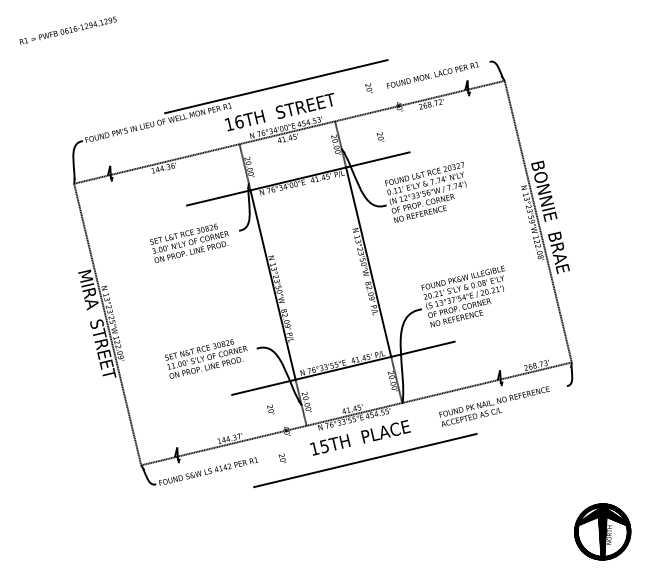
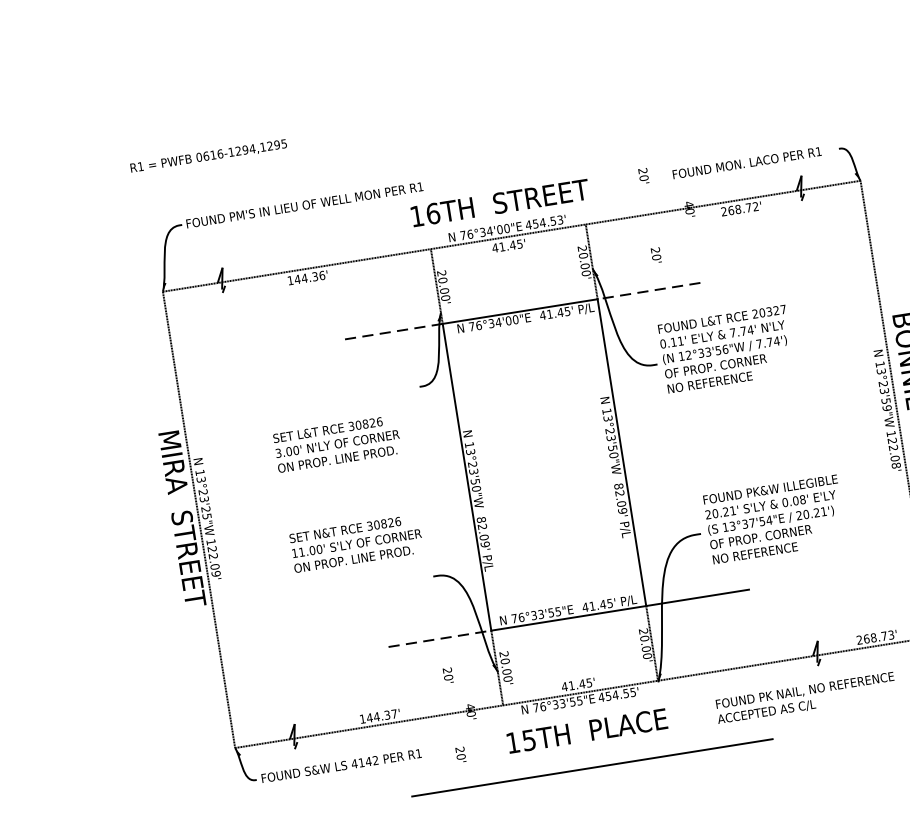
text: (67, 30) -> (207, 155), moved
line: (276, 86) -> (496, 161), removed
line: (377, 159) -> (648, 290), solid -> dashed
line: (218, 197) -> (390, 331), solid -> dashed
text: (189, 242) -> (335, 443), moved
text: (206, 358) -> (355, 544), moved
line: (263, 387) -> (439, 639), solid -> dashed

